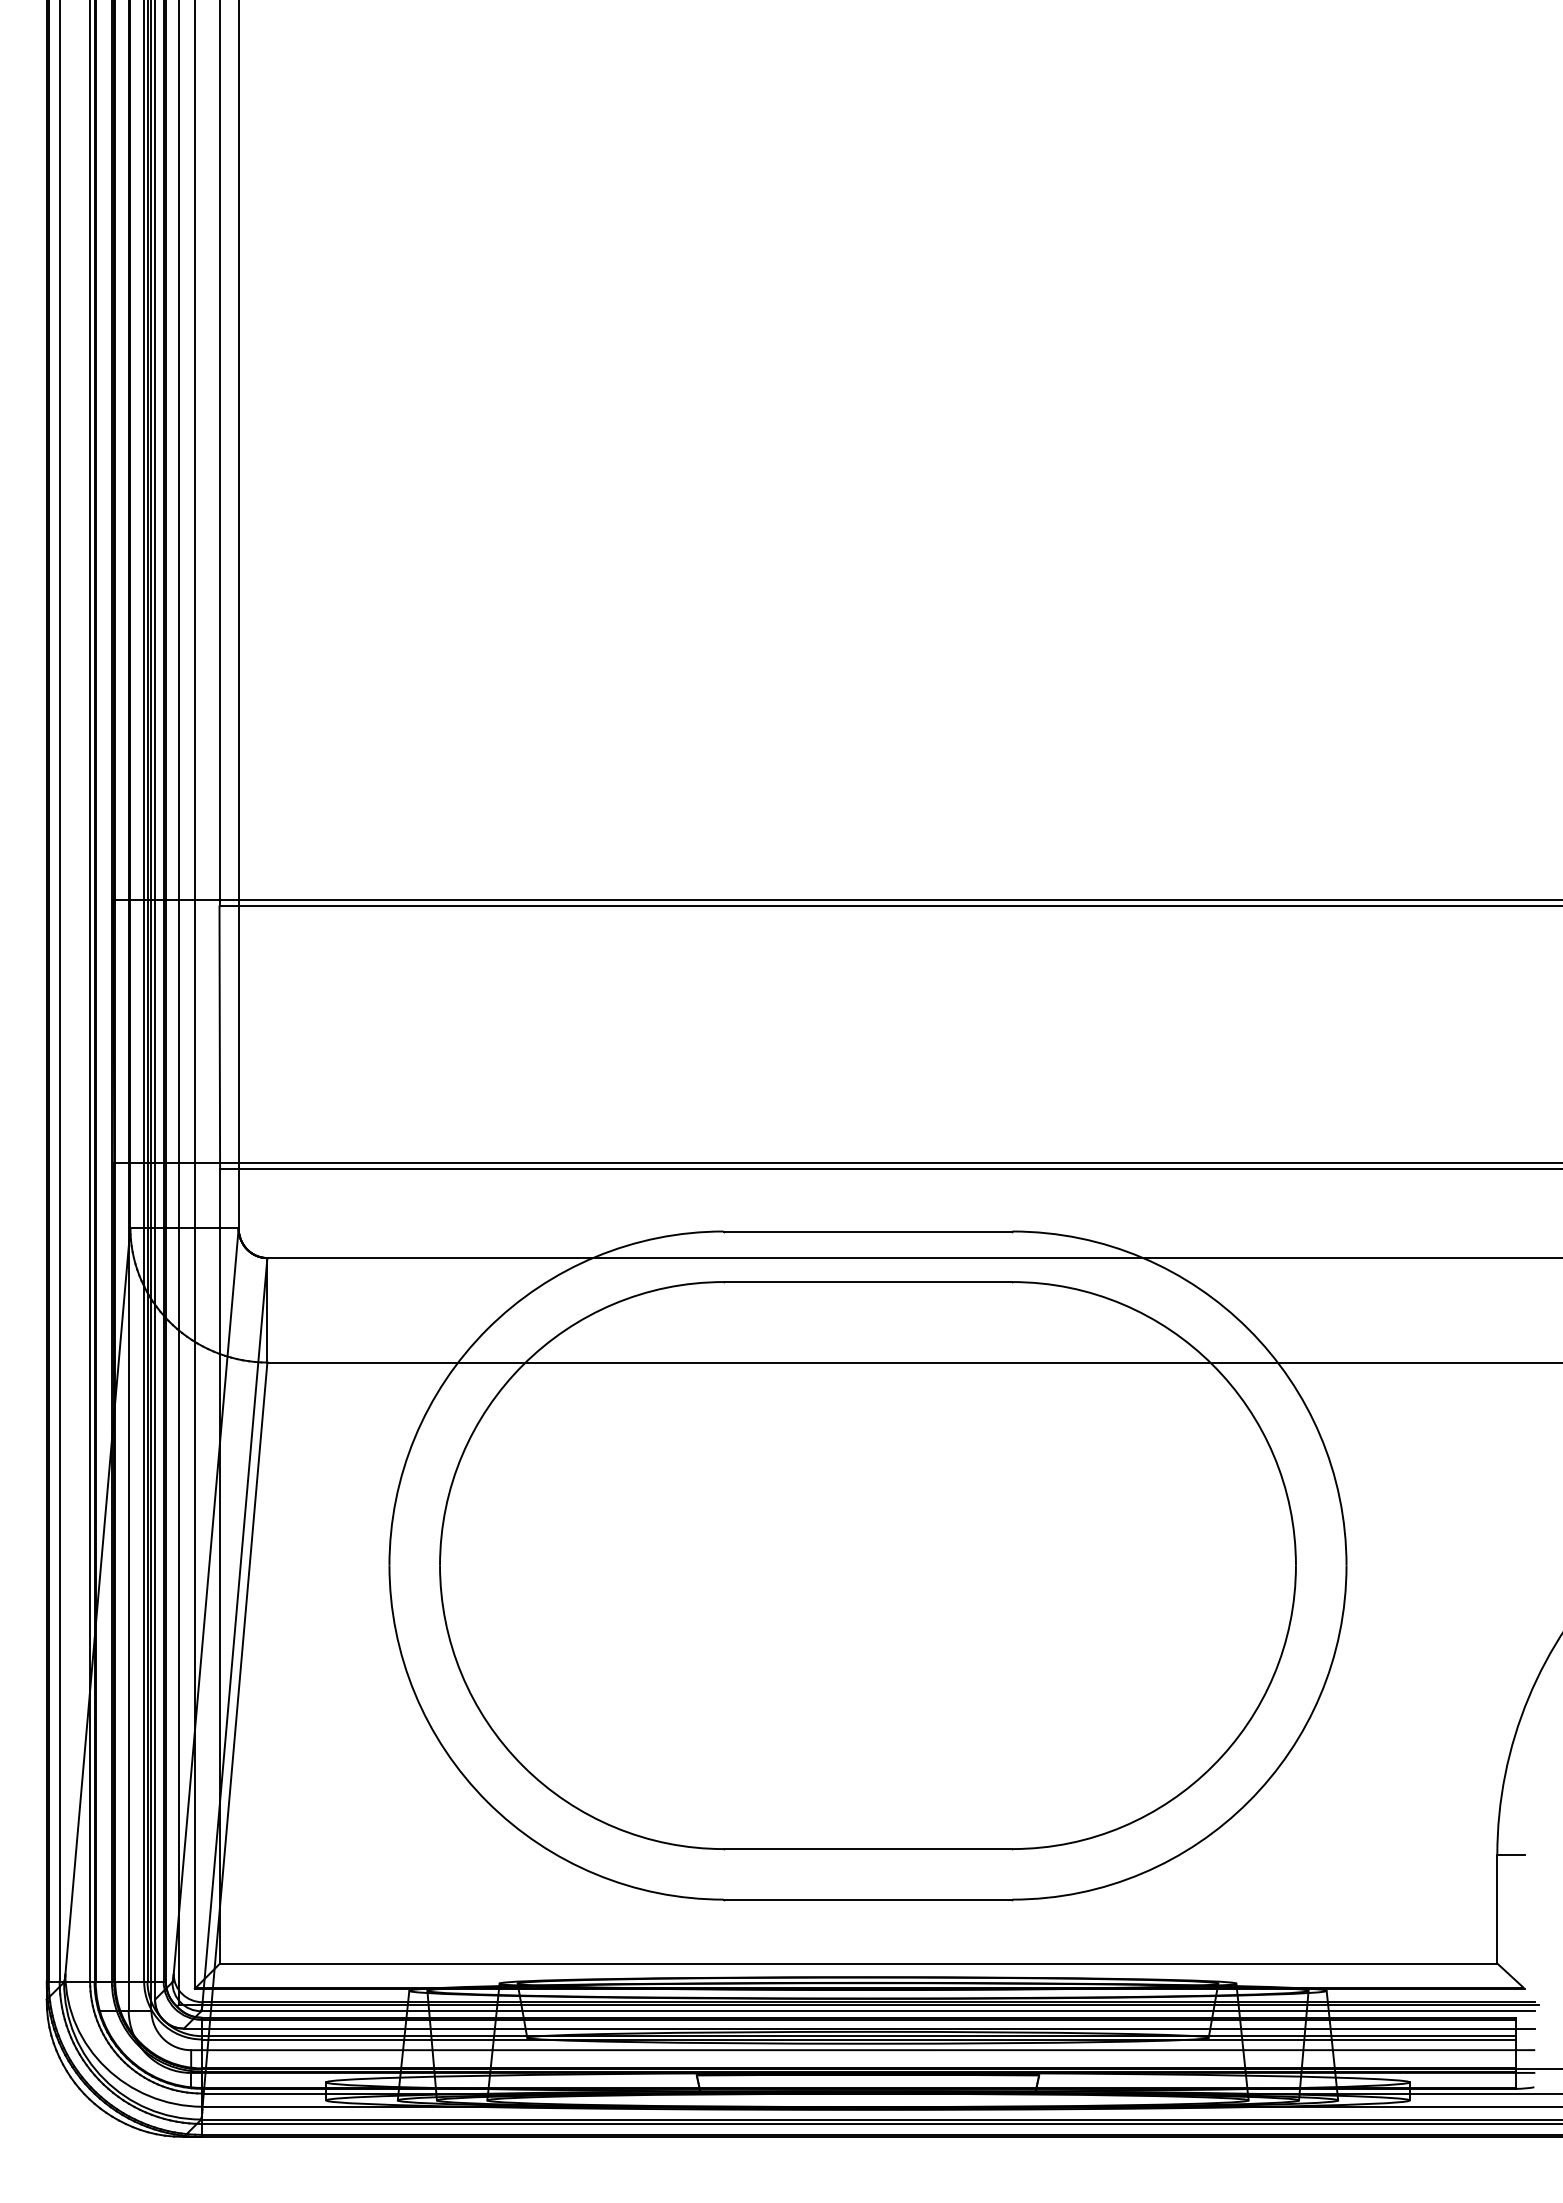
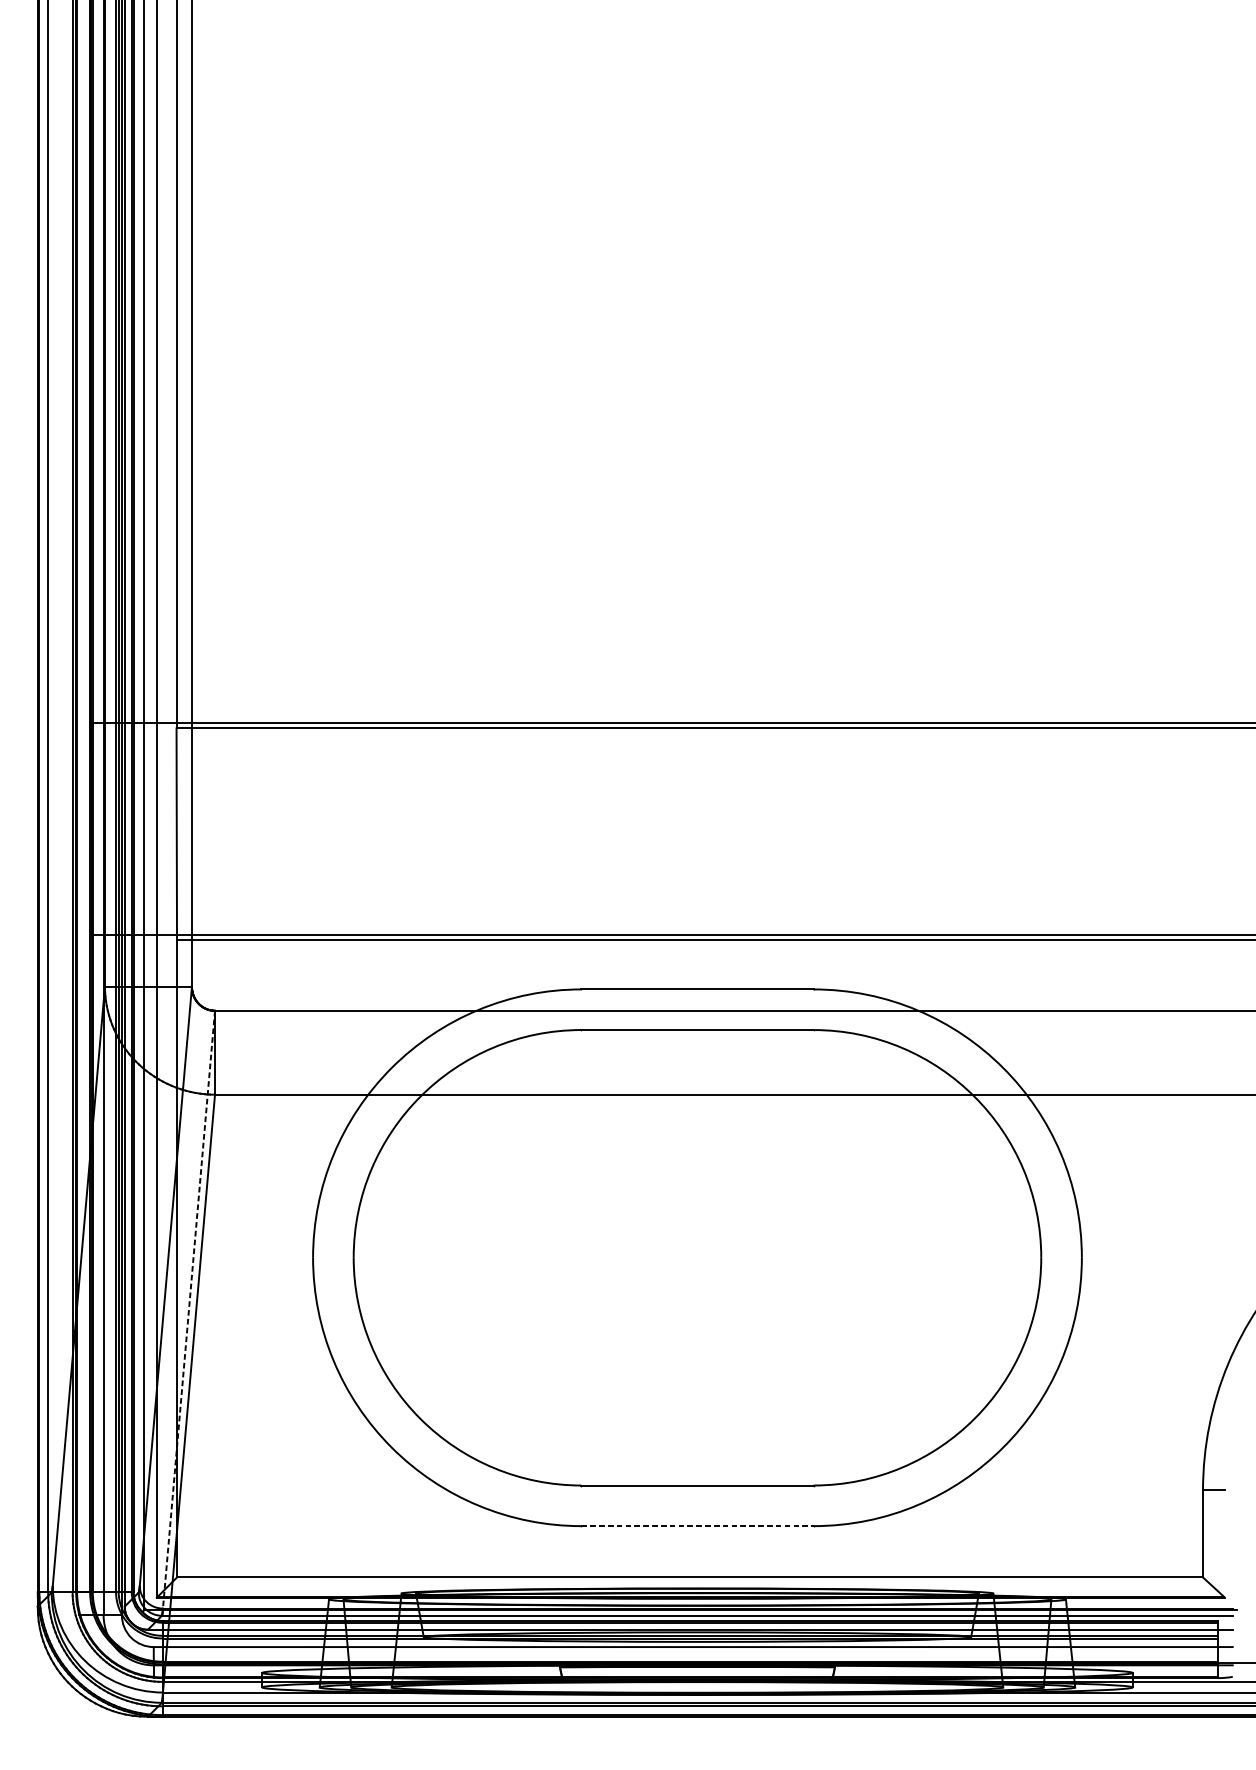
line: (235, 1630) -> (189, 1309), solid -> dashed
line: (868, 1899) -> (697, 1526), solid -> dashed

